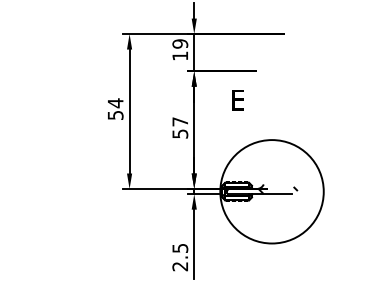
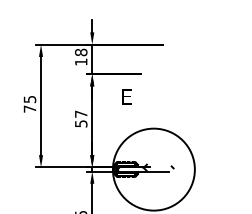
text: (180, 43) -> (81, 52), 19 -> 18
text: (115, 108) -> (29, 103), 54 -> 75

